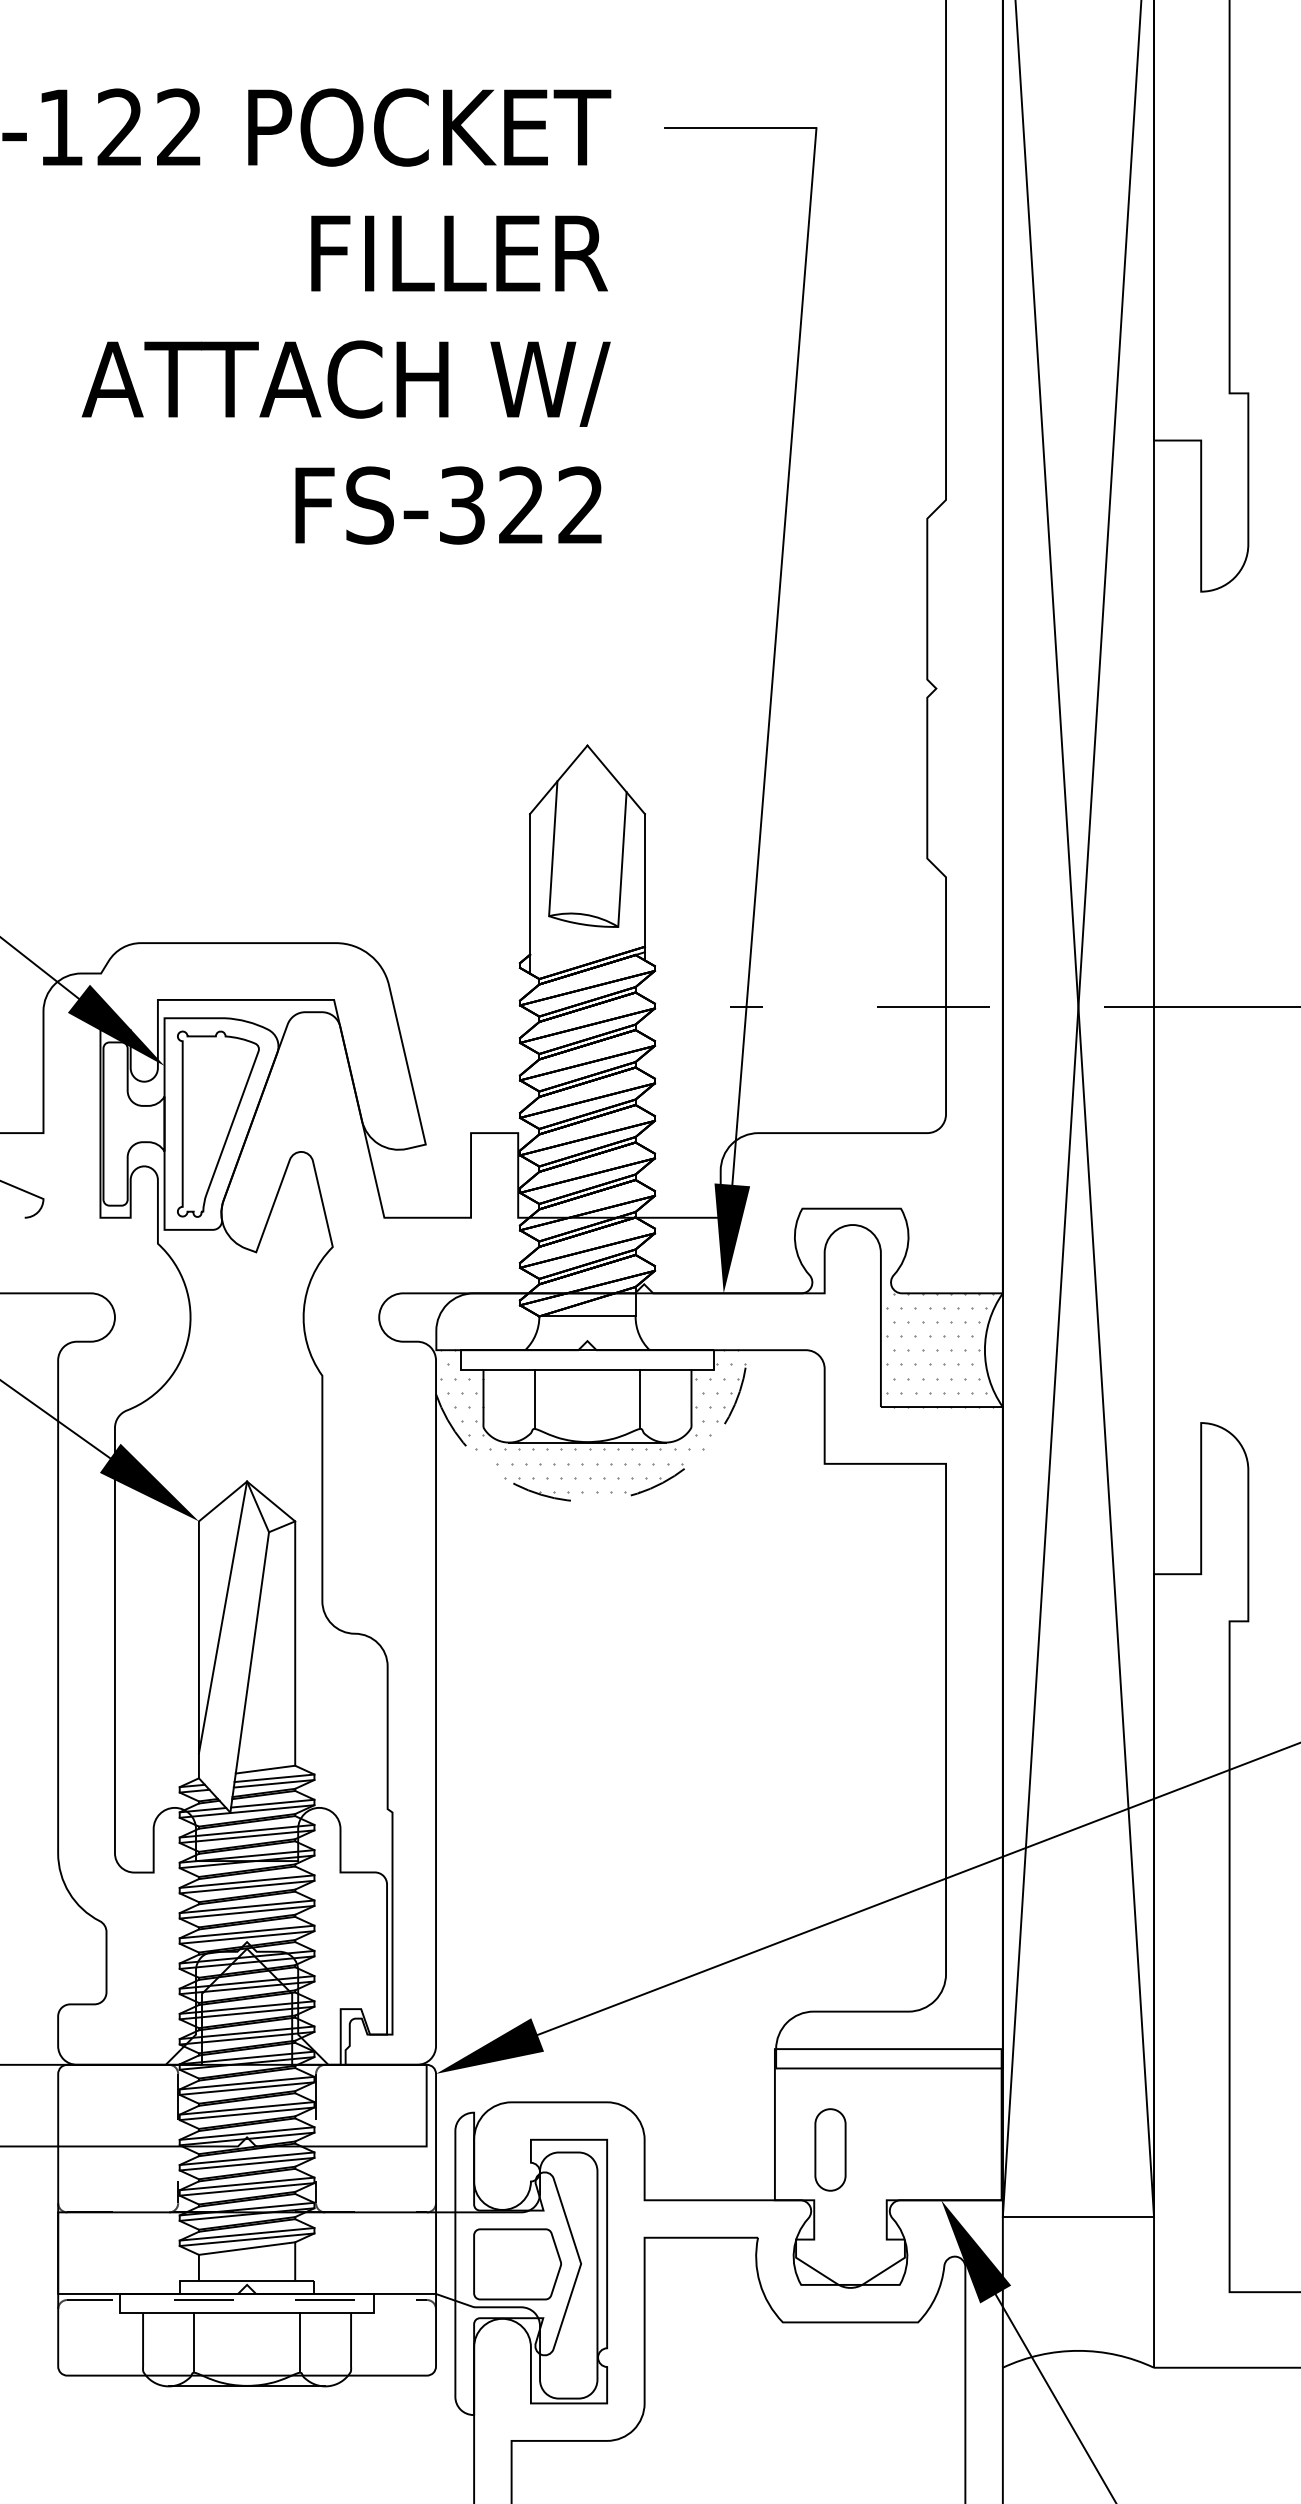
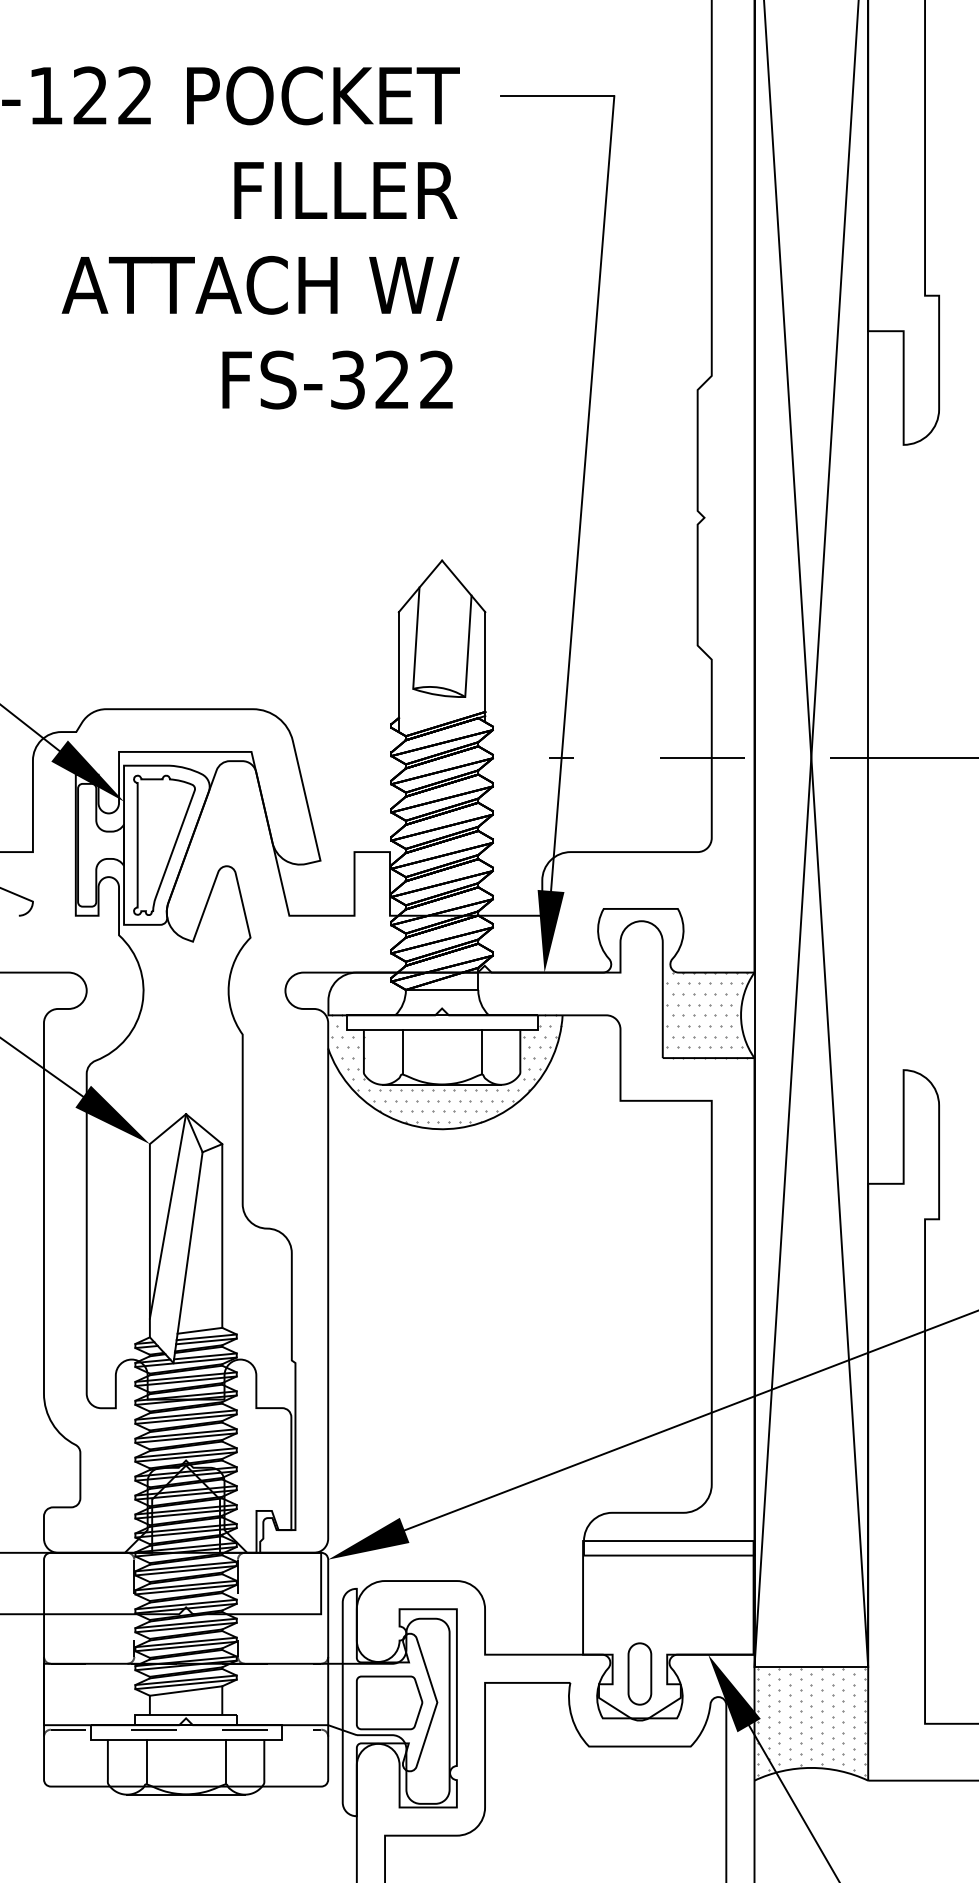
arc: (609, 1500) -> (458, 1128), dashed -> solid
part: (830, 2149) -> (639, 1673), moved
hatch: (1078, 2289) -> (811, 1721), added

